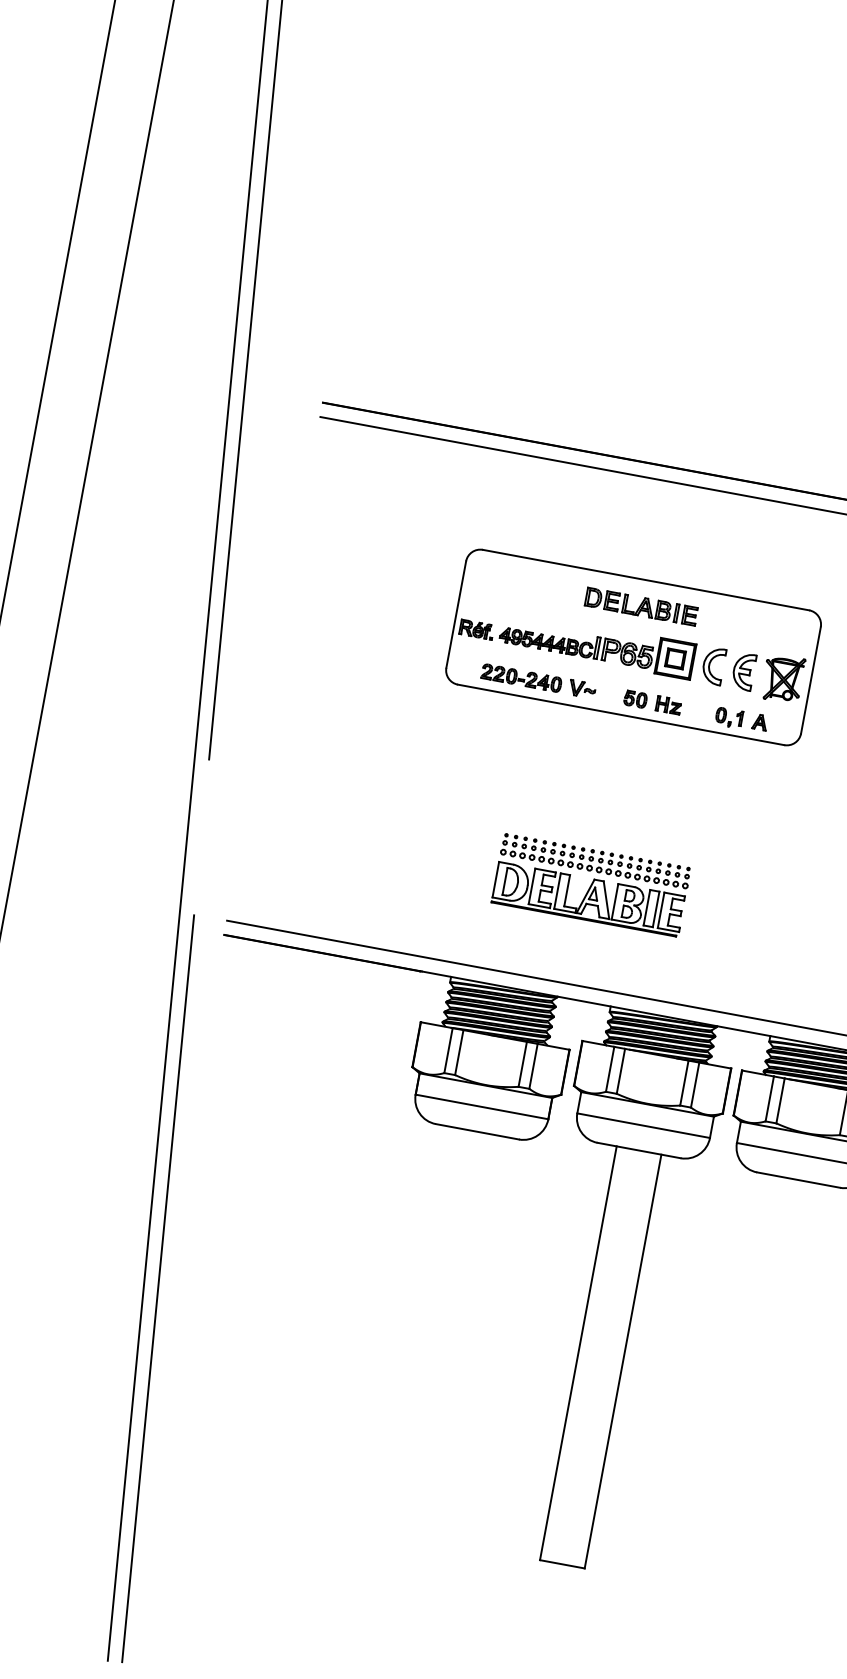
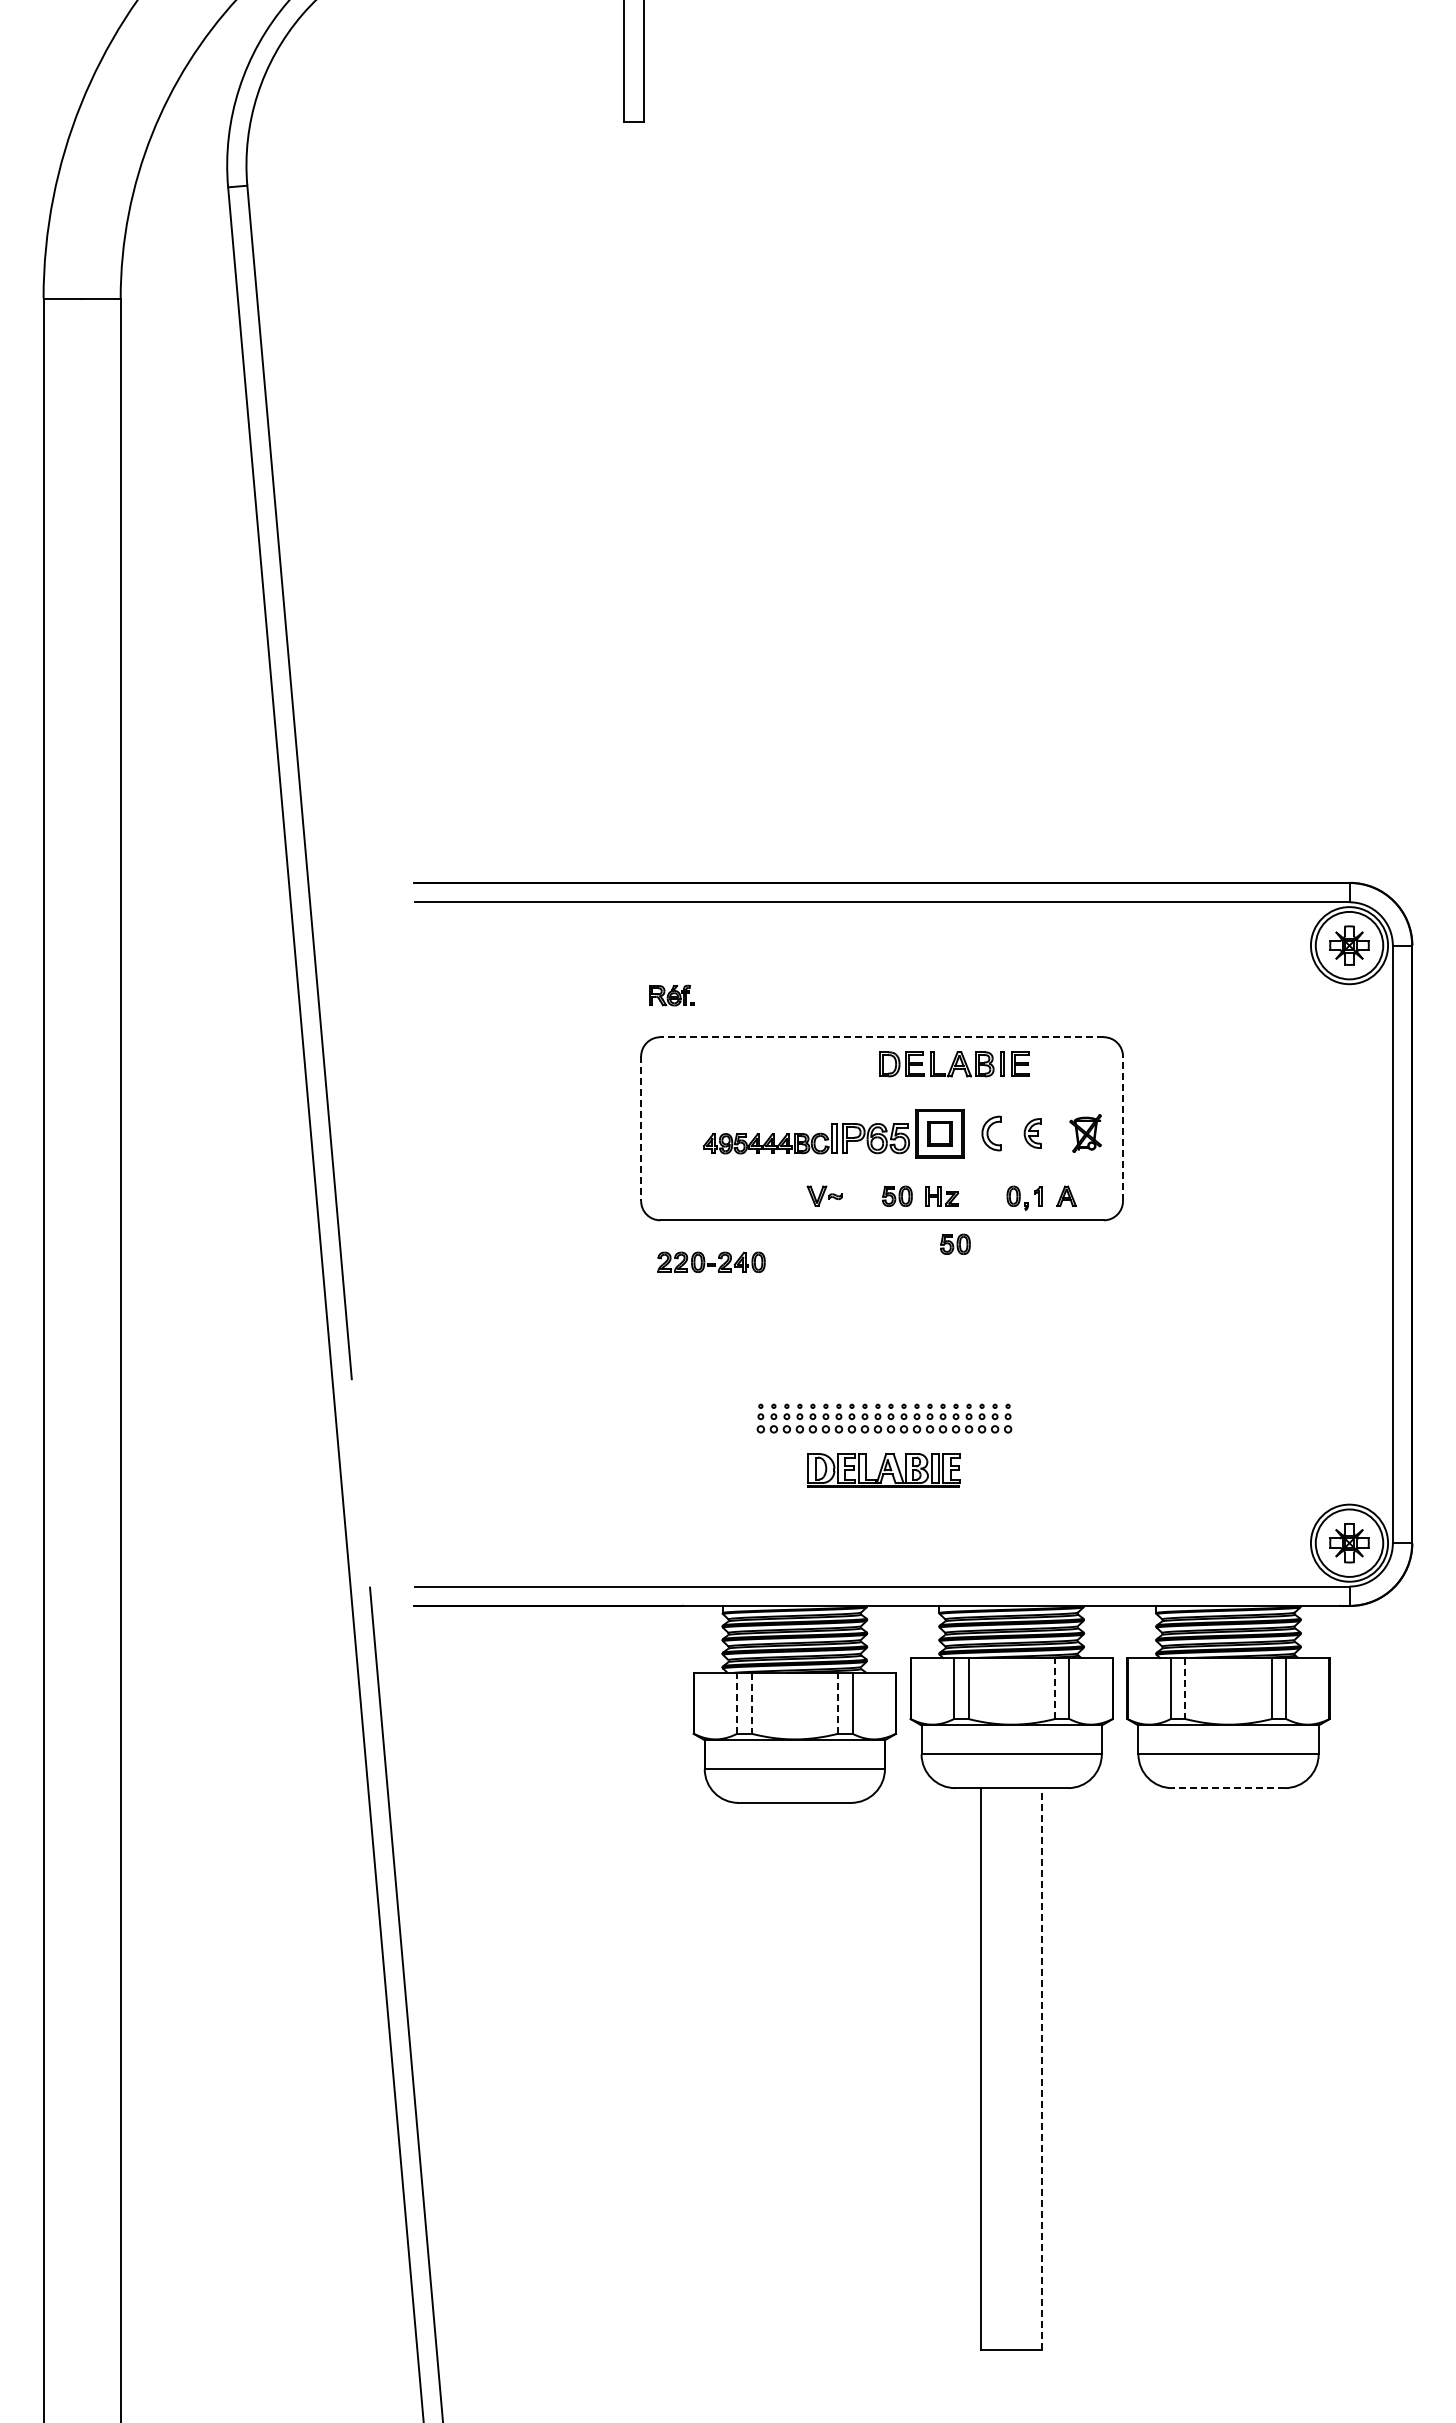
line: (646, 580) -> (882, 1037), solid -> dashed
part: (641, 606) -> (954, 1064), moved
line: (456, 615) -> (641, 1129), solid -> dashed
part: (476, 629) -> (671, 995), moved
part: (713, 665) -> (991, 1133), size x0.7
part: (743, 671) -> (1032, 1133), size x0.6
part: (521, 677) -> (711, 1261), moved
part: (782, 678) -> (1085, 1133), size x0.6
line: (811, 680) -> (1123, 1128), solid -> dashed
part: (671, 741) -> (955, 1243), added
part: (588, 899) -> (884, 1470), size x0.6
line: (448, 1050) -> (737, 1703), solid -> dashed
line: (459, 1052) -> (751, 1703), solid -> dashed
line: (522, 1064) -> (837, 1703), solid -> dashed
line: (684, 1083) -> (1054, 1688), solid -> dashed
line: (780, 1100) -> (1185, 1688), solid -> dashed
line: (798, 1180) -> (1228, 1788), solid -> dashed
line: (623, 1361) -> (1042, 2068), solid -> dashed

